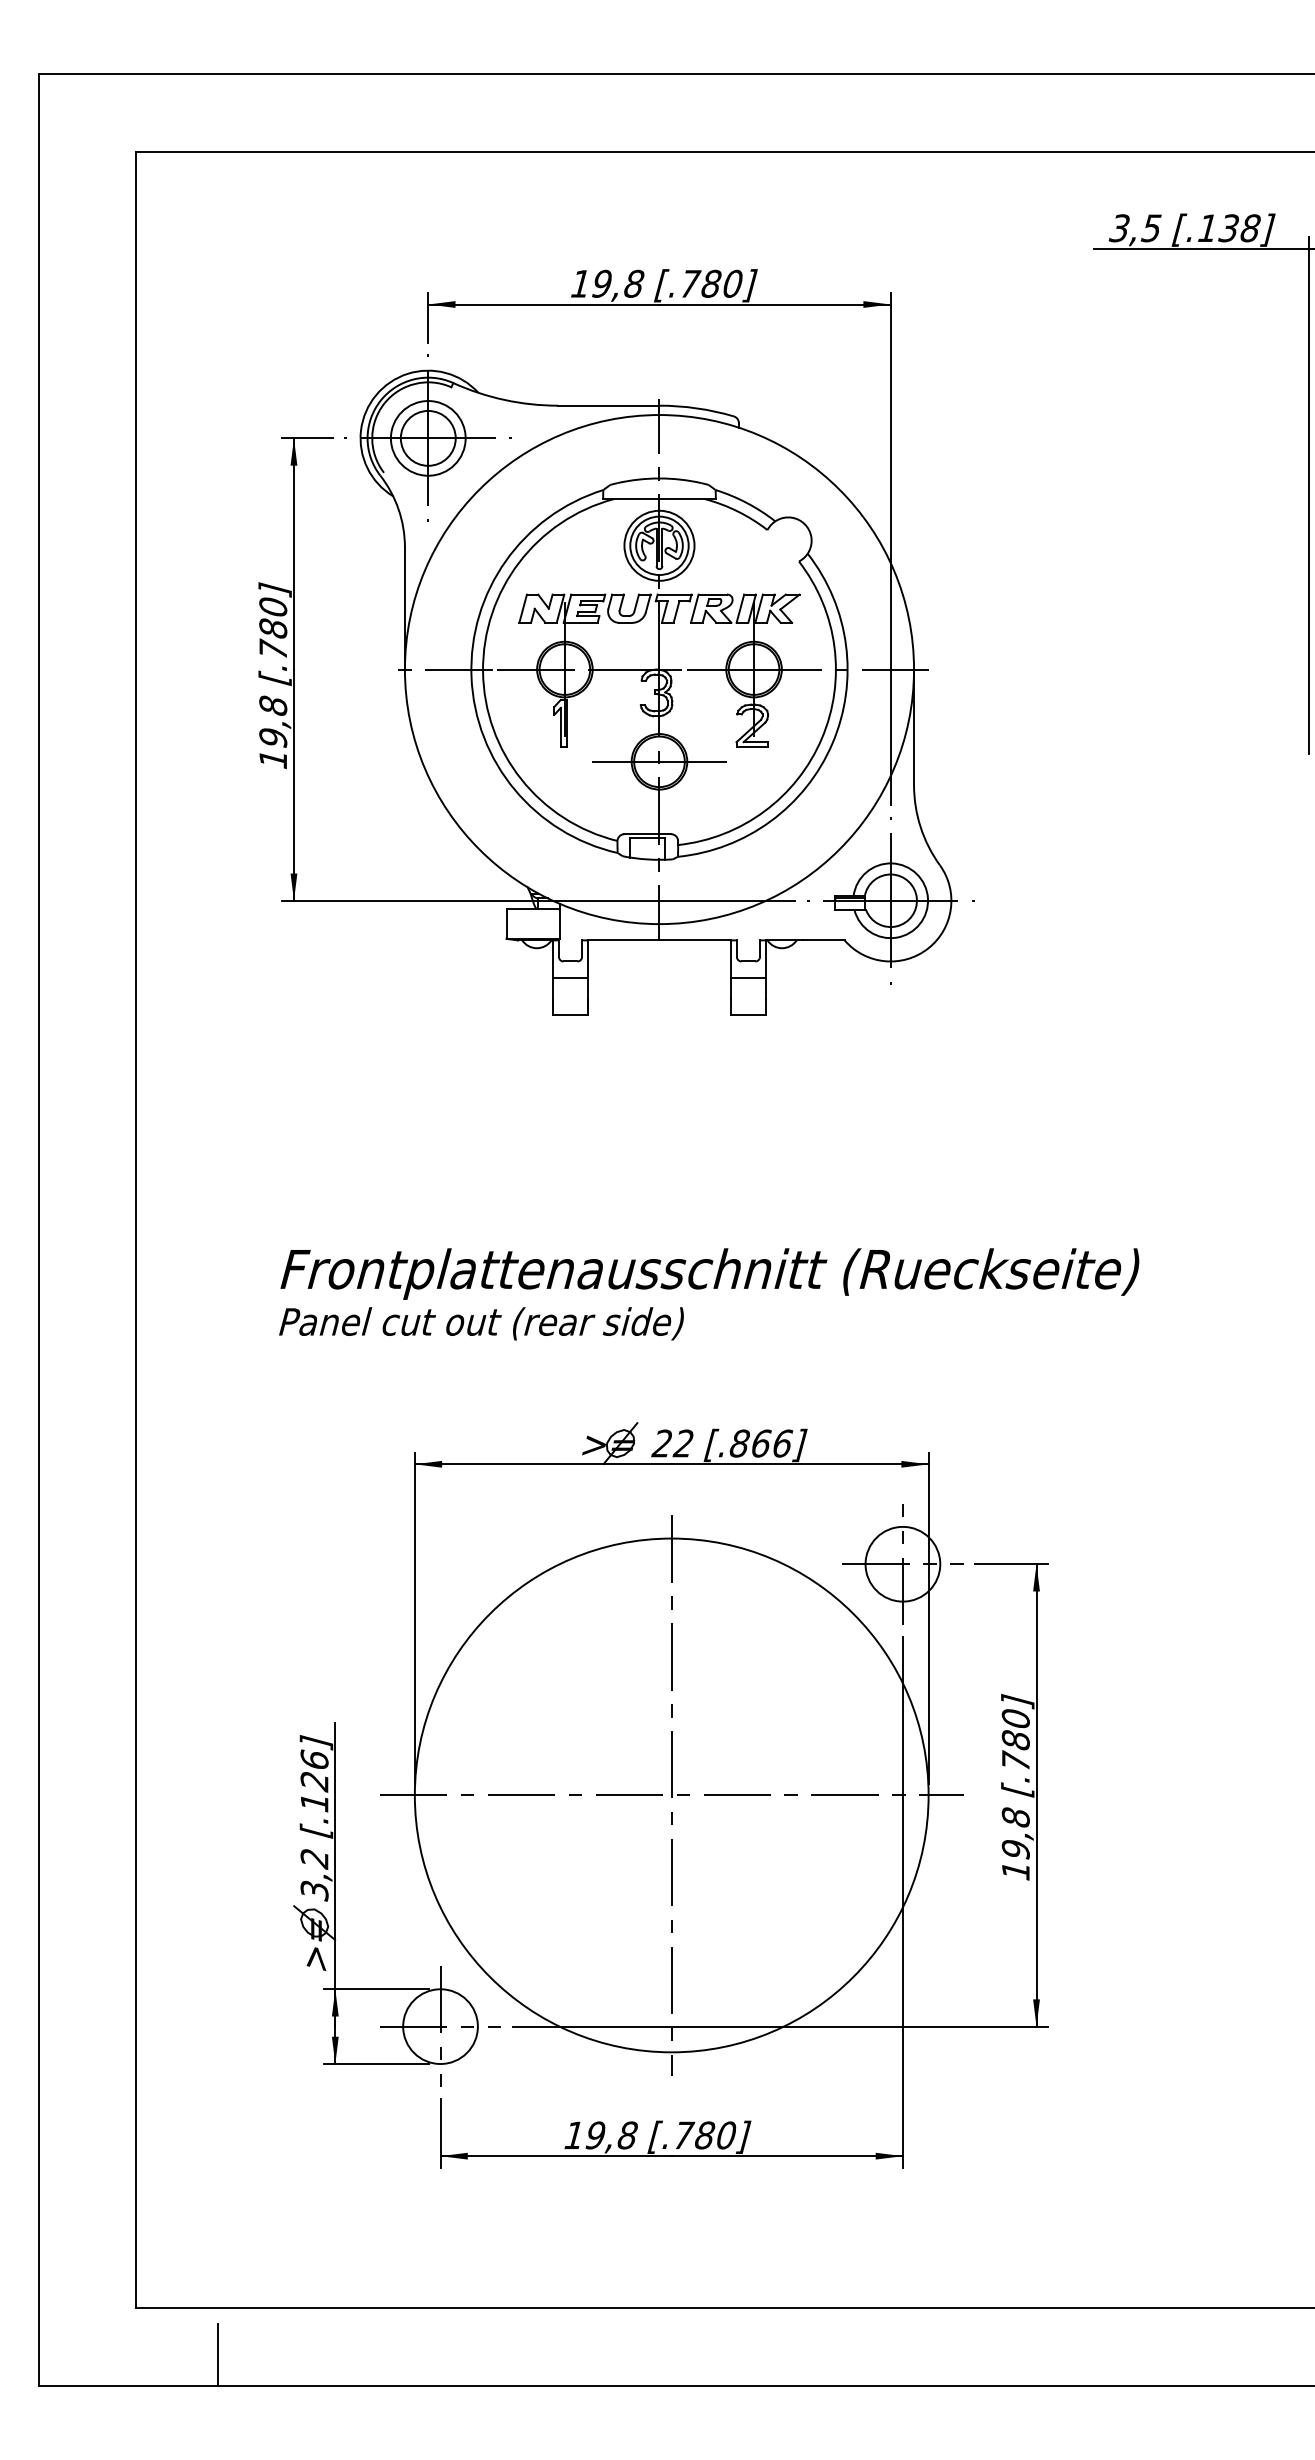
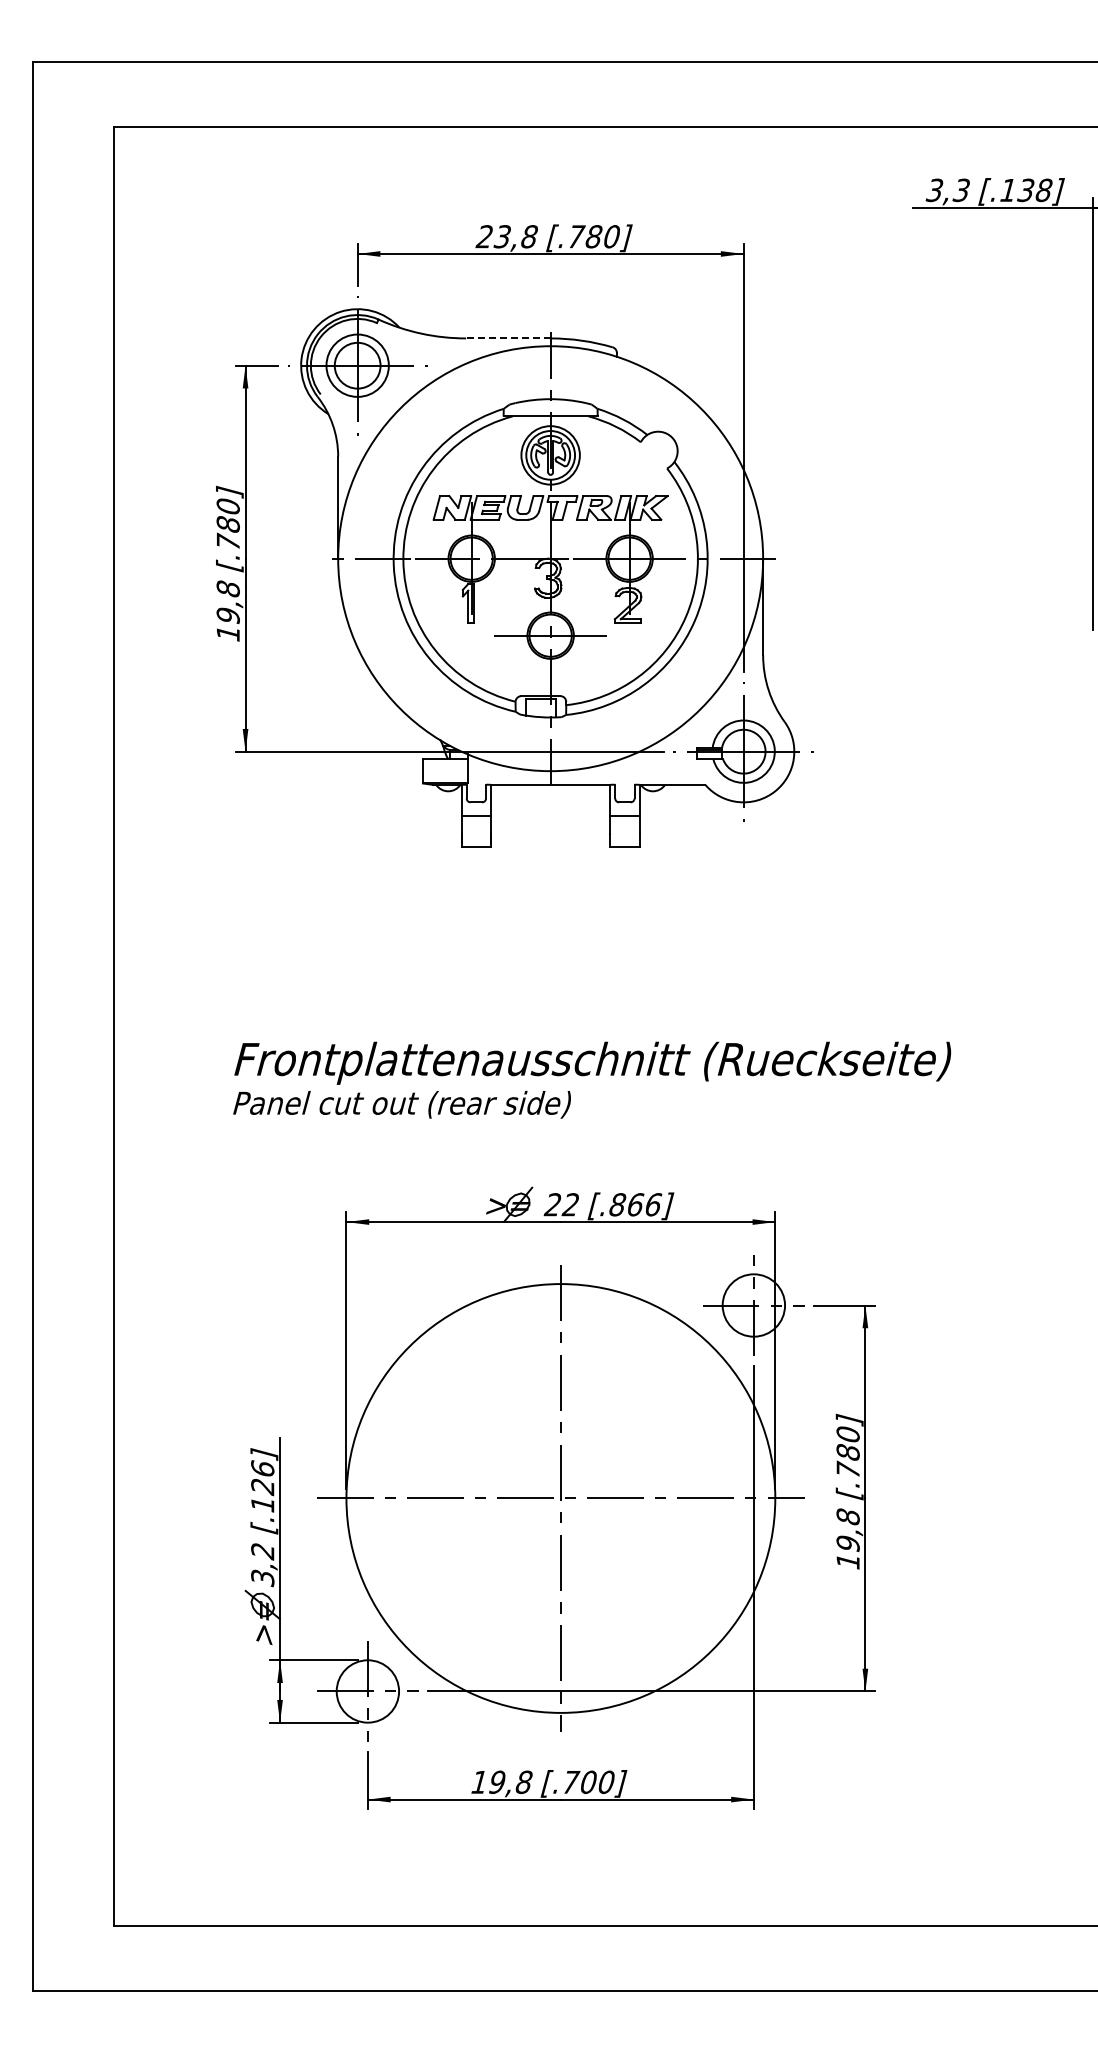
text: (1151, 227) -> (961, 189), 3,5 -> 3,3
text: (589, 283) -> (492, 236), 19,8 -> 23,8
line: (607, 405) -> (507, 338), solid -> dashed
text: (704, 2135) -> (588, 1782), [.780] -> [.700]
line: (218, 2354) -> (182, 1965), removed

